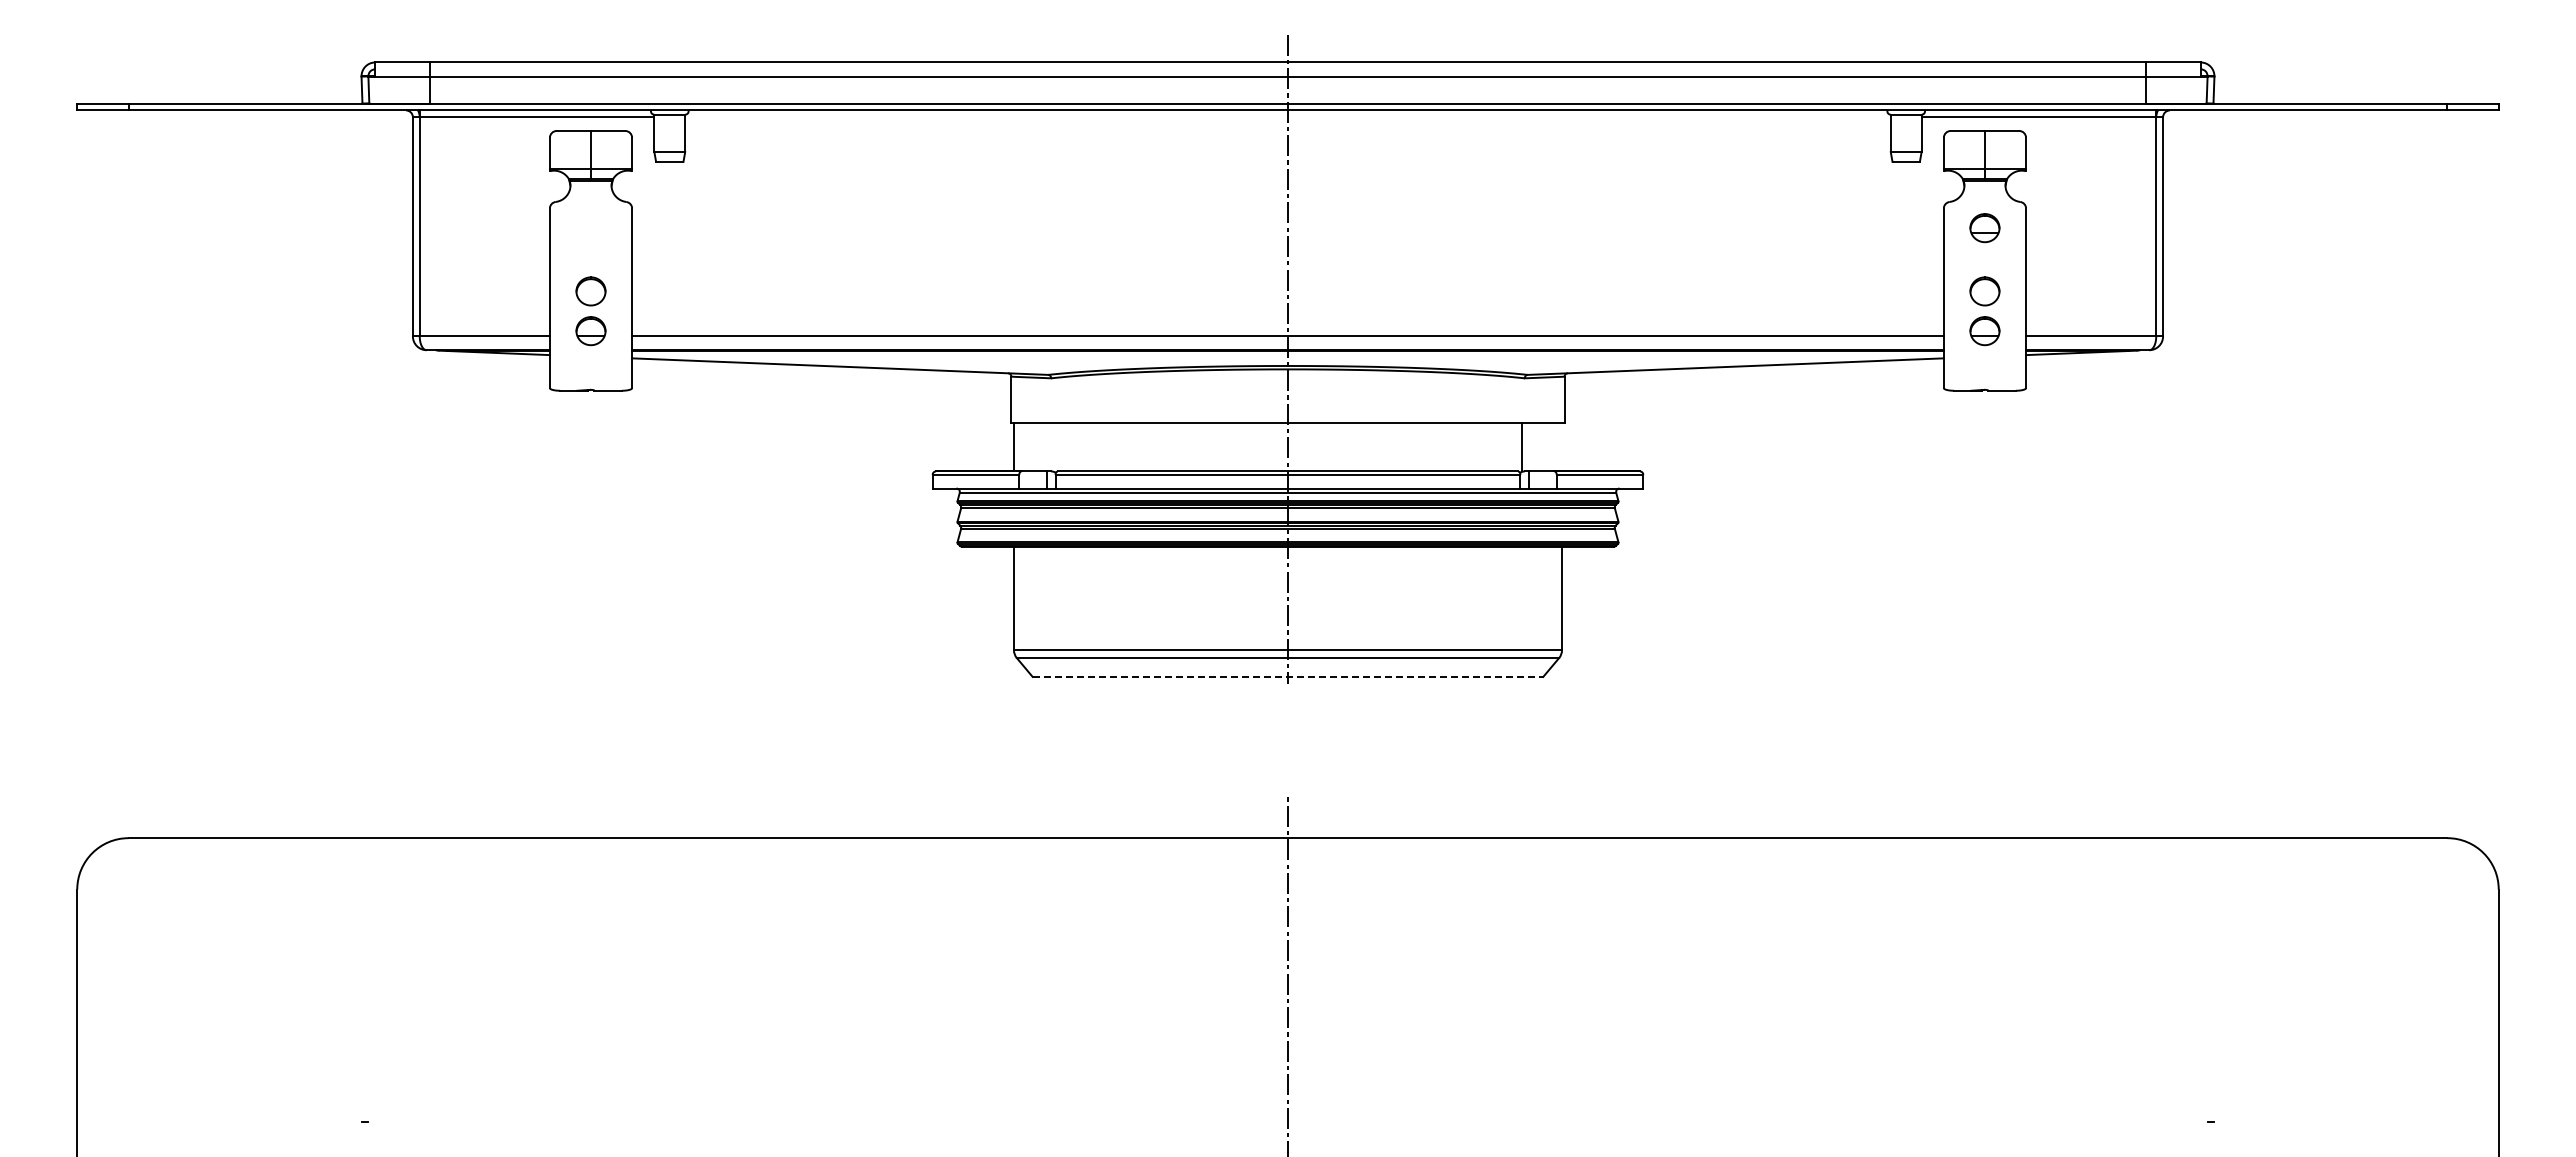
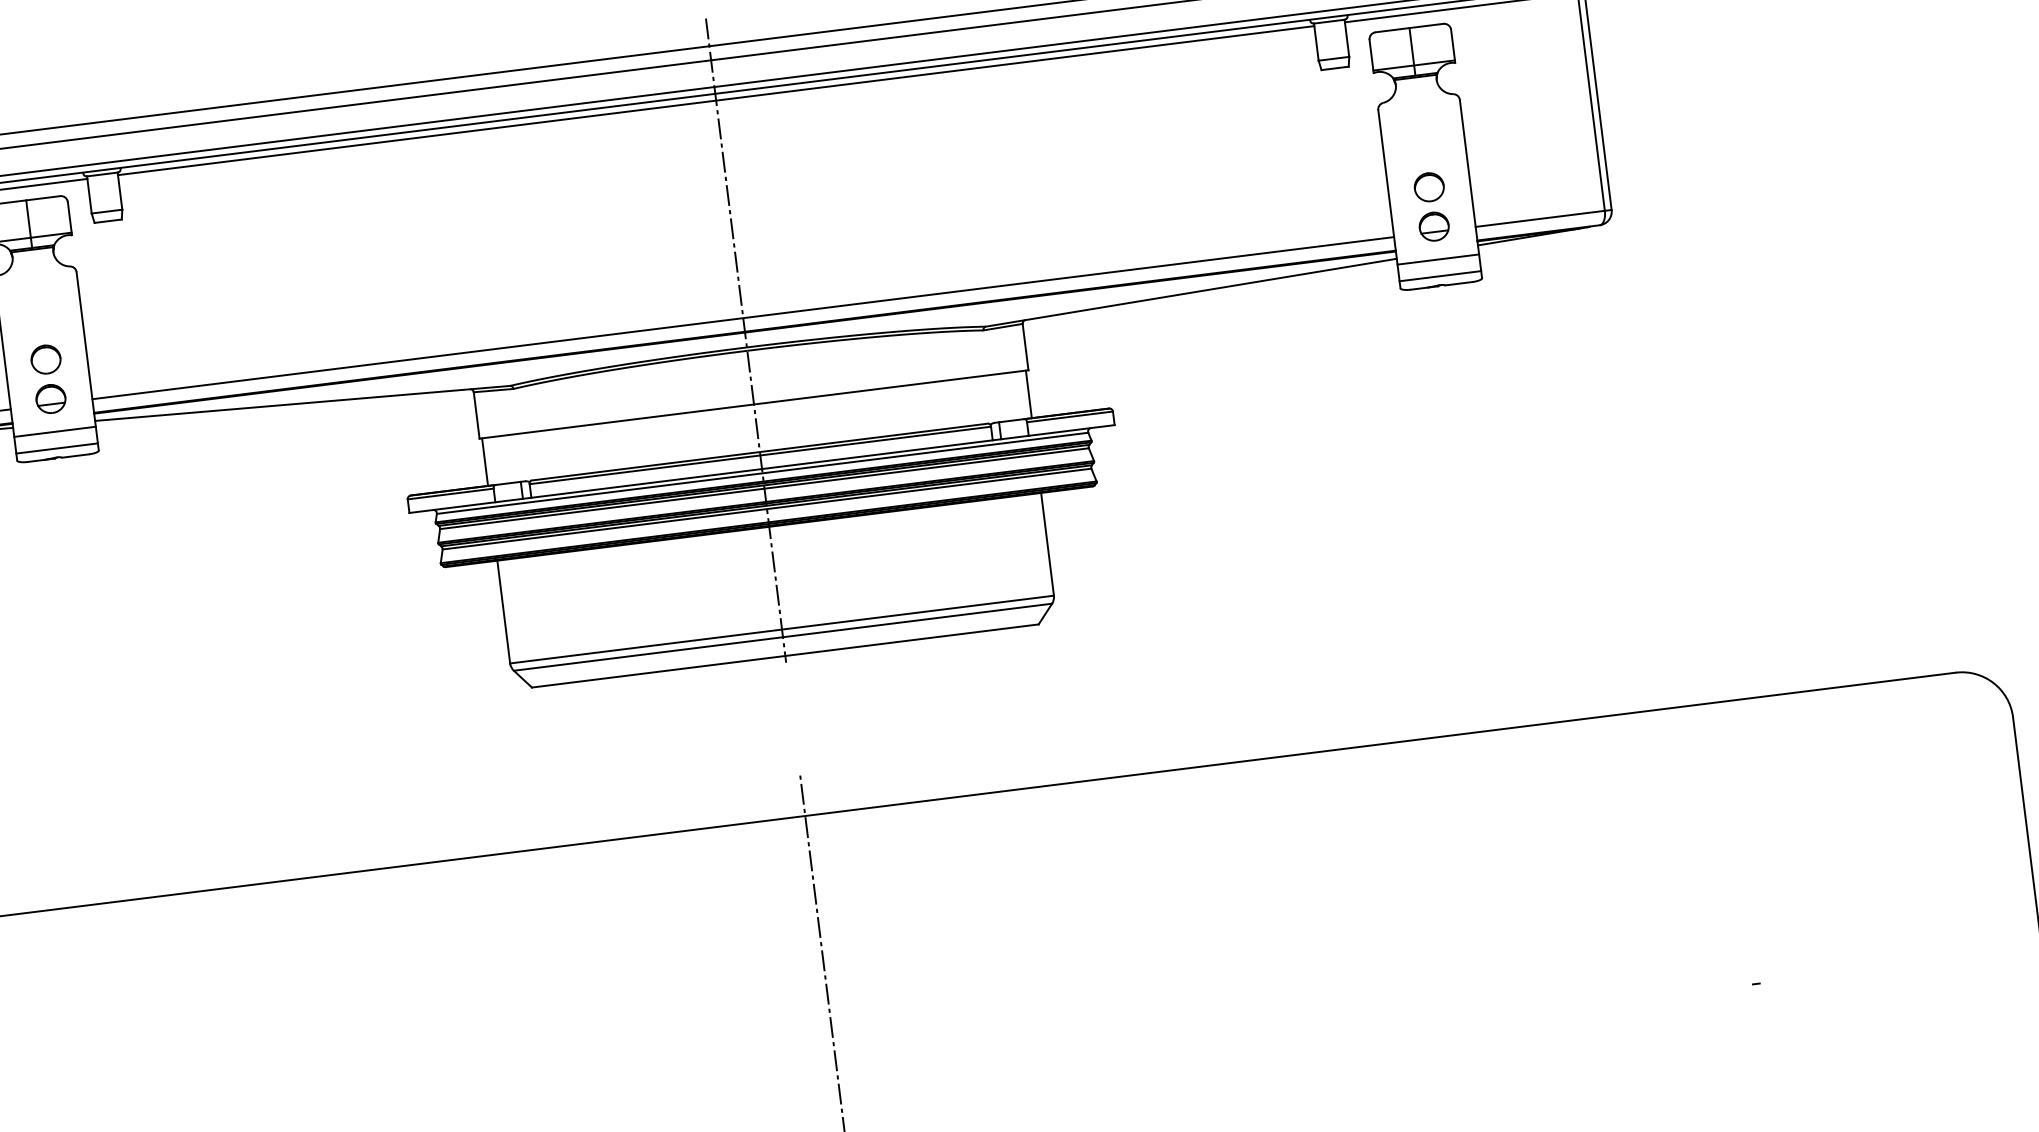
line: (1287, 117) -> (715, 100), added
part: (1984, 228) -> (1421, 124), removed
line: (590, 364) -> (54, 432), added
line: (1984, 364) -> (1437, 259), added
line: (590, 381) -> (56, 449), added
line: (1984, 381) -> (1439, 276), added
line: (1521, 447) -> (1028, 394), moved
line: (1288, 676) -> (785, 655), dashed -> solid

